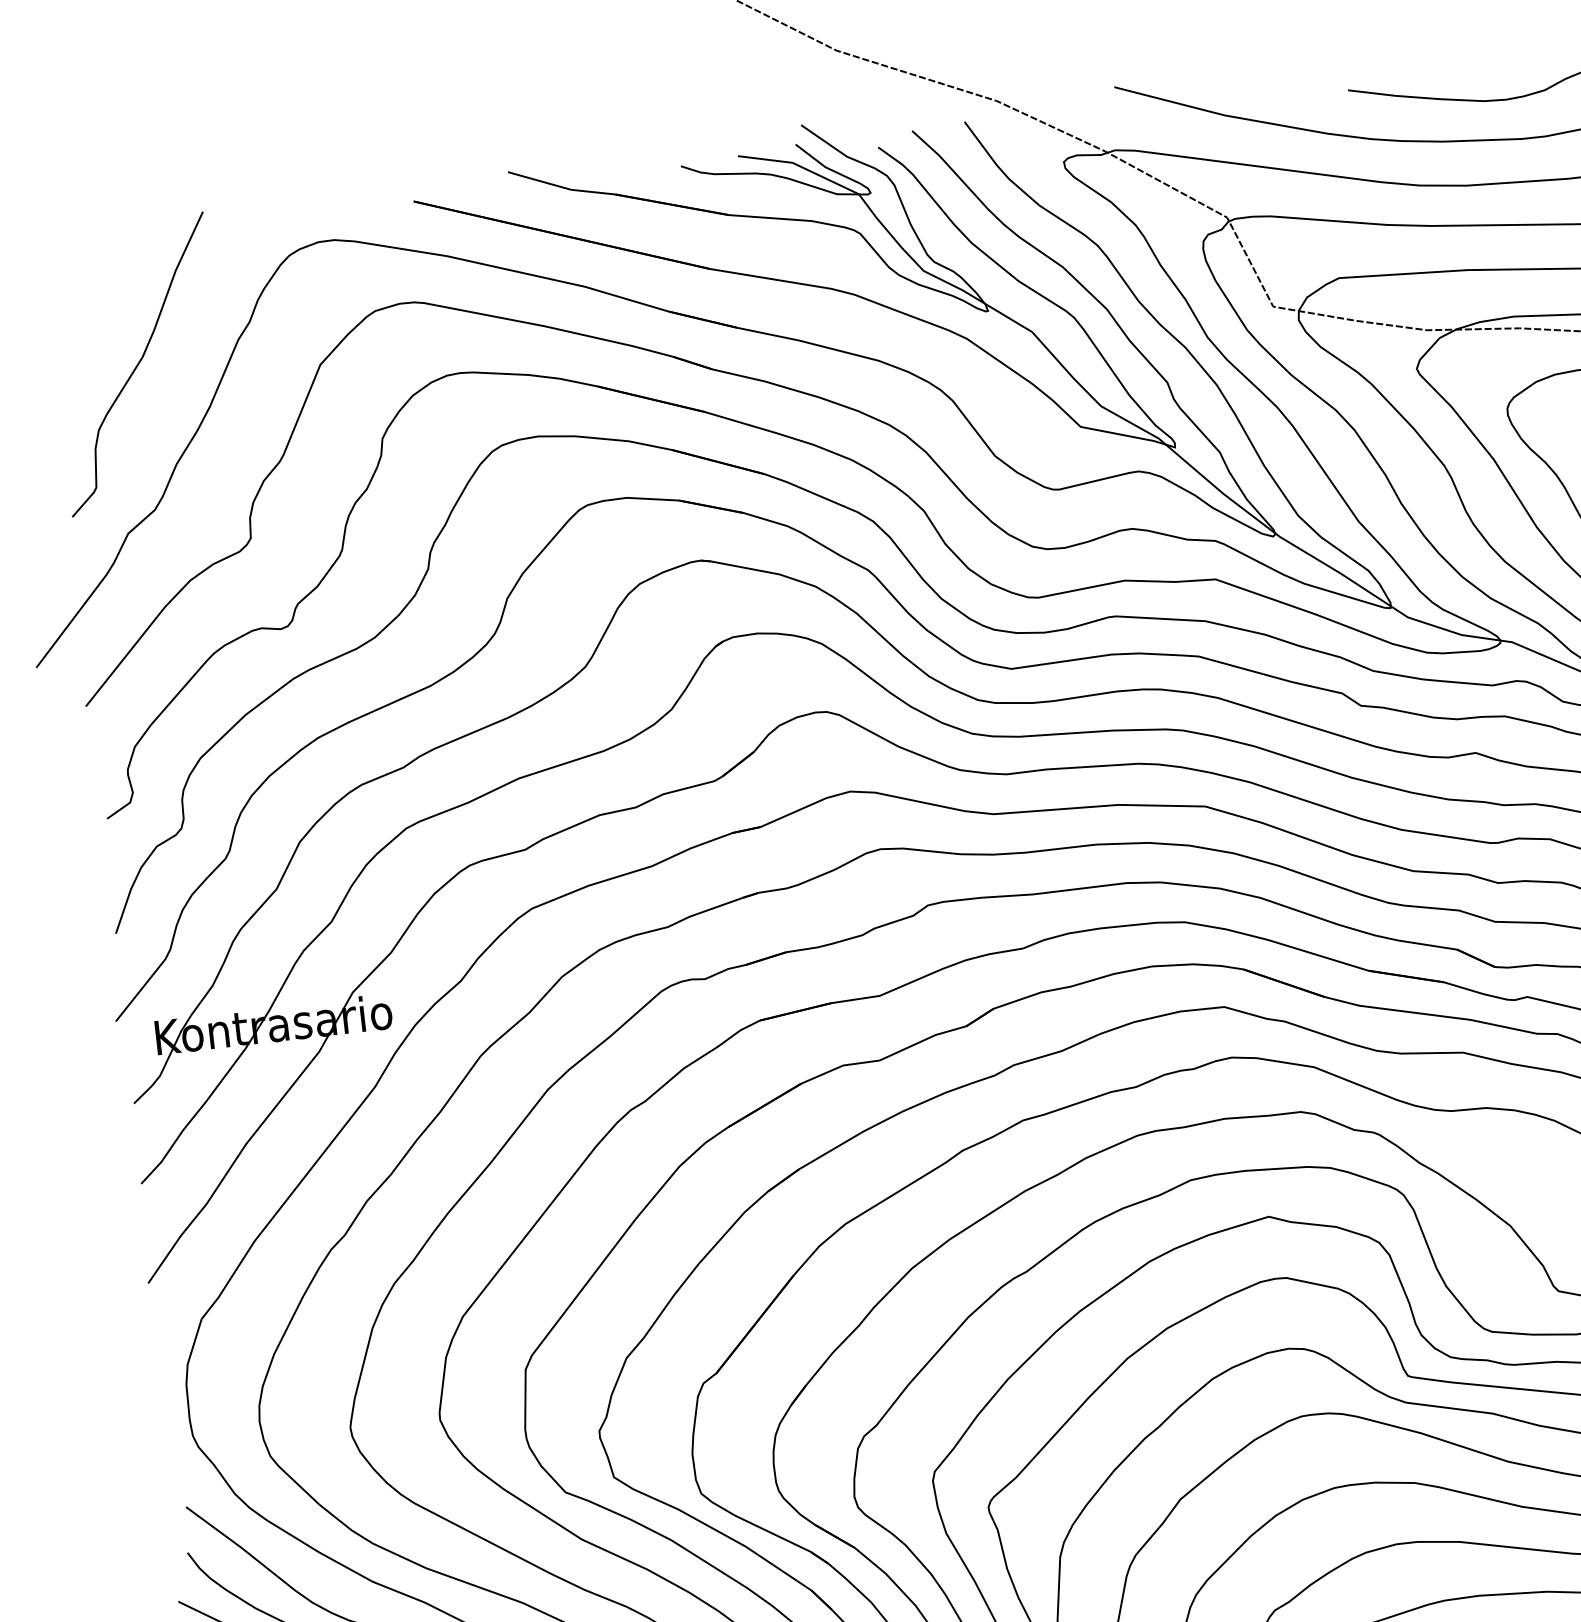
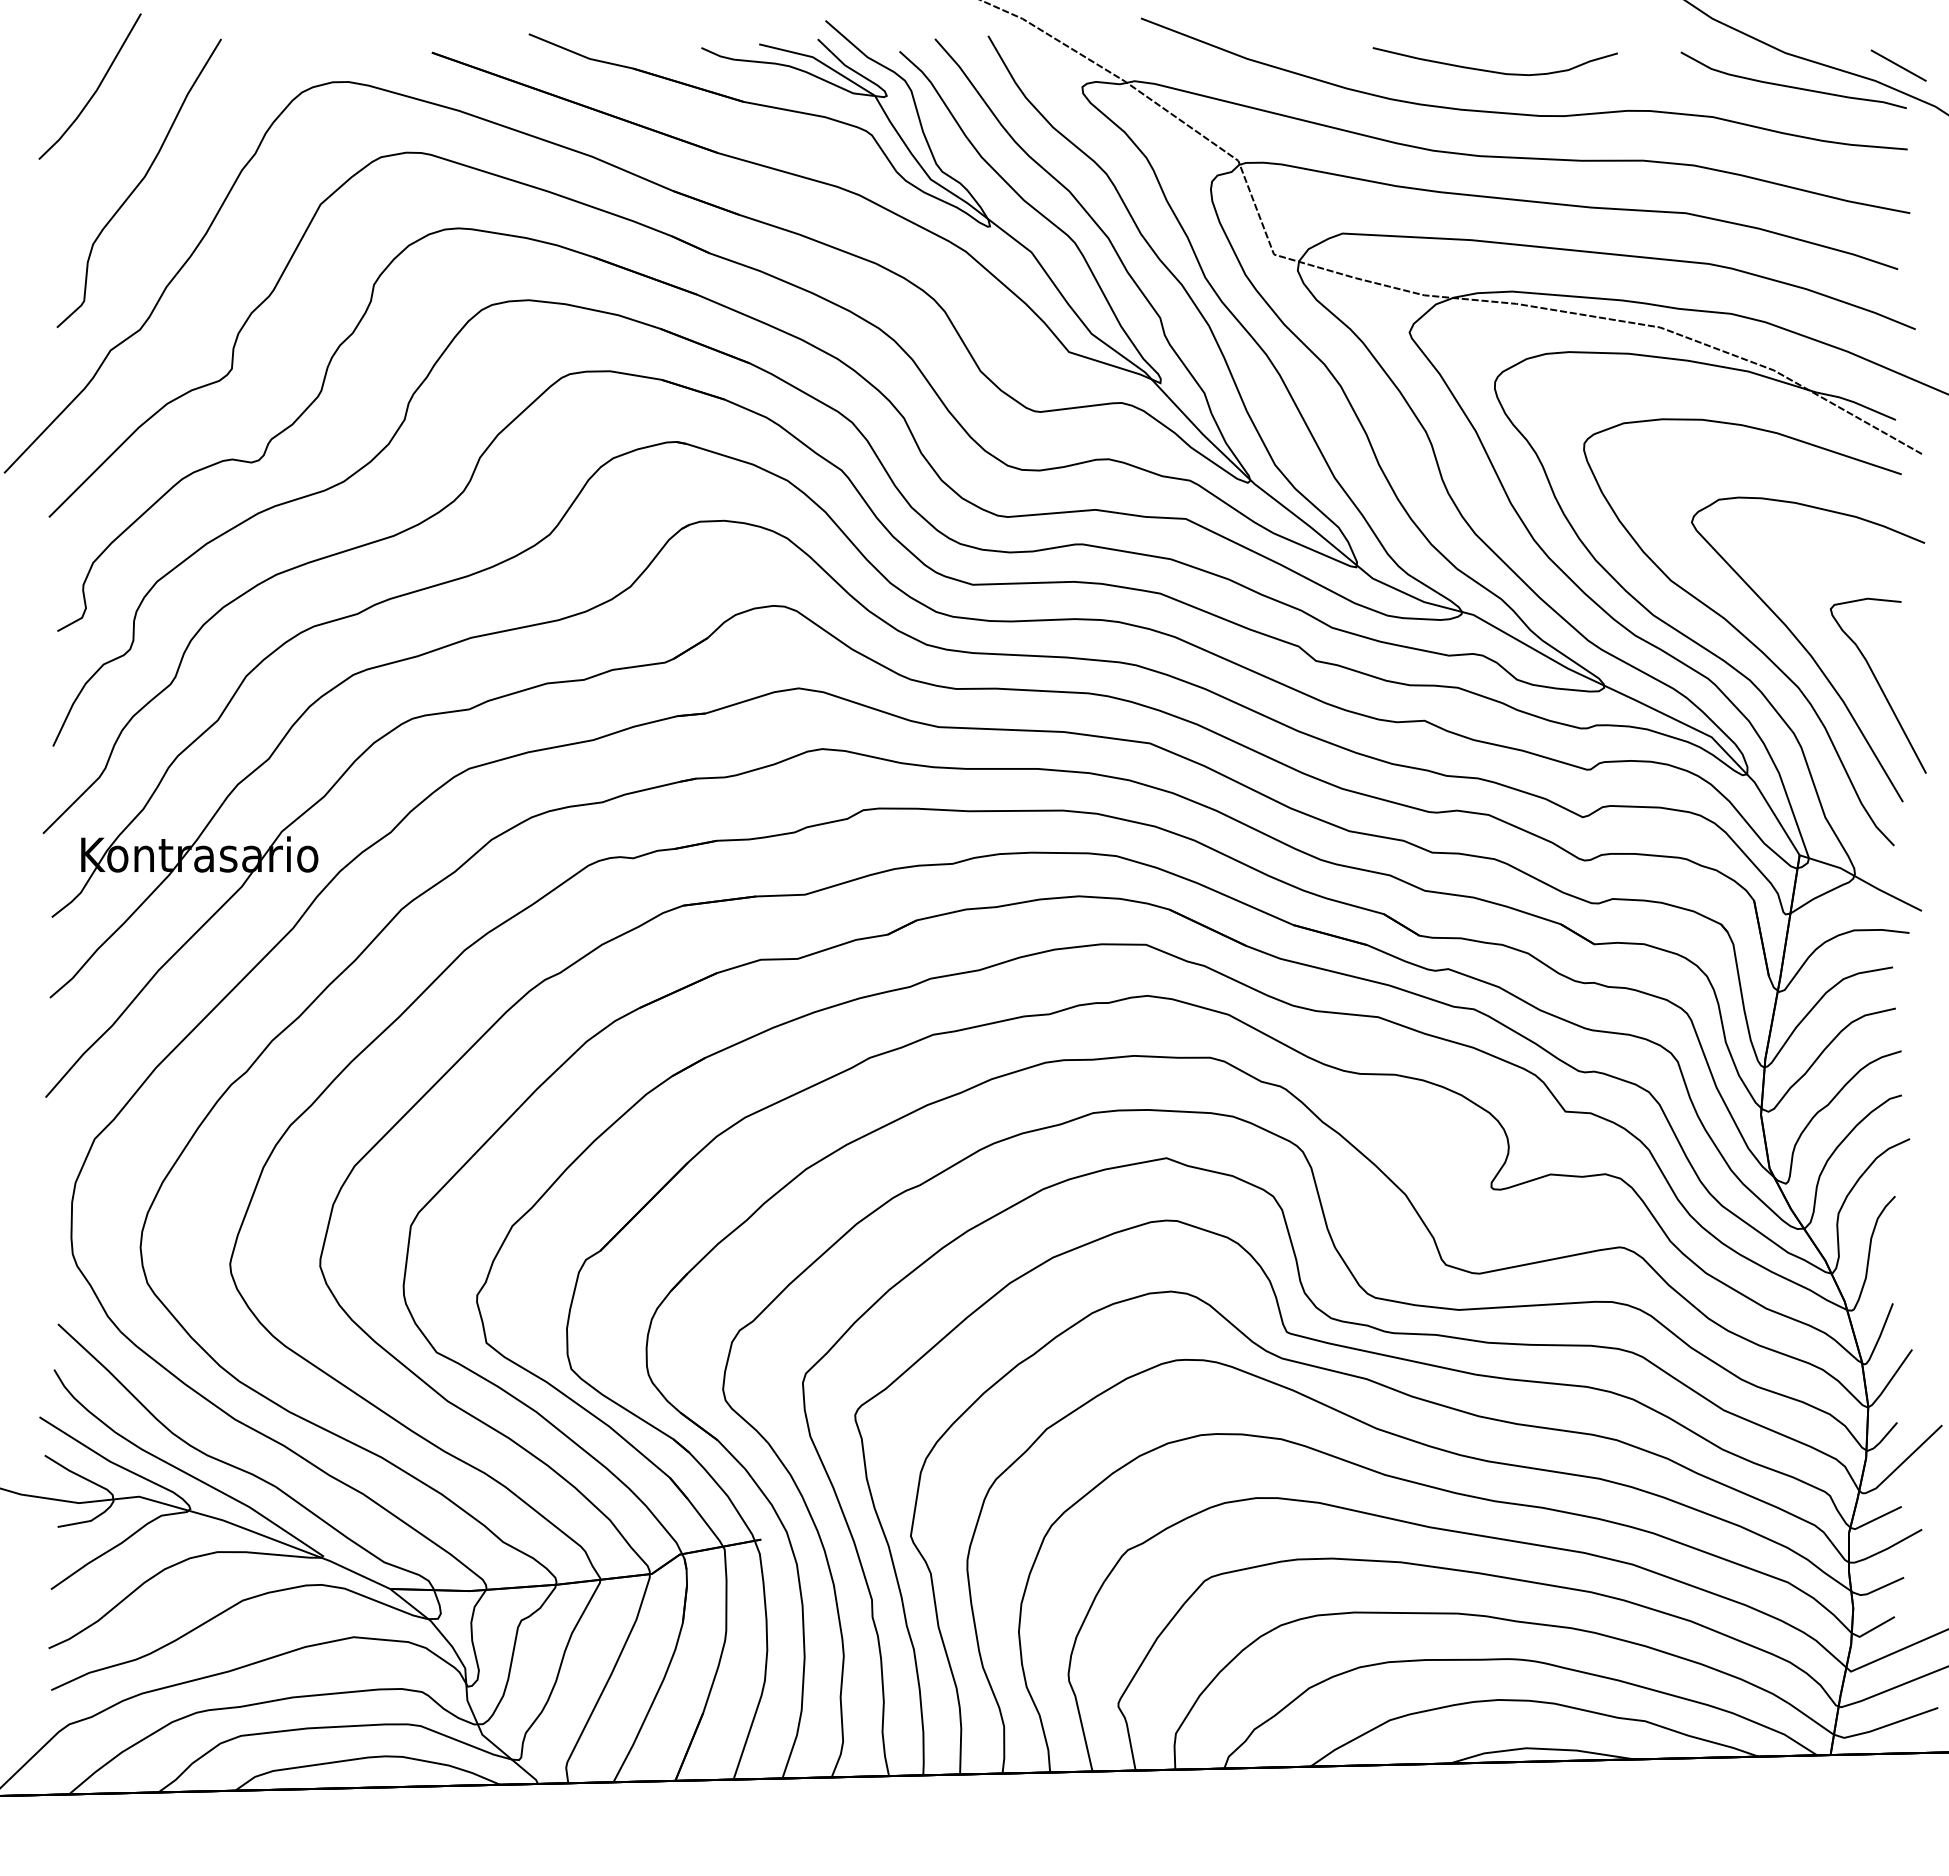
line: (82, 278) -> (94, 91), added

